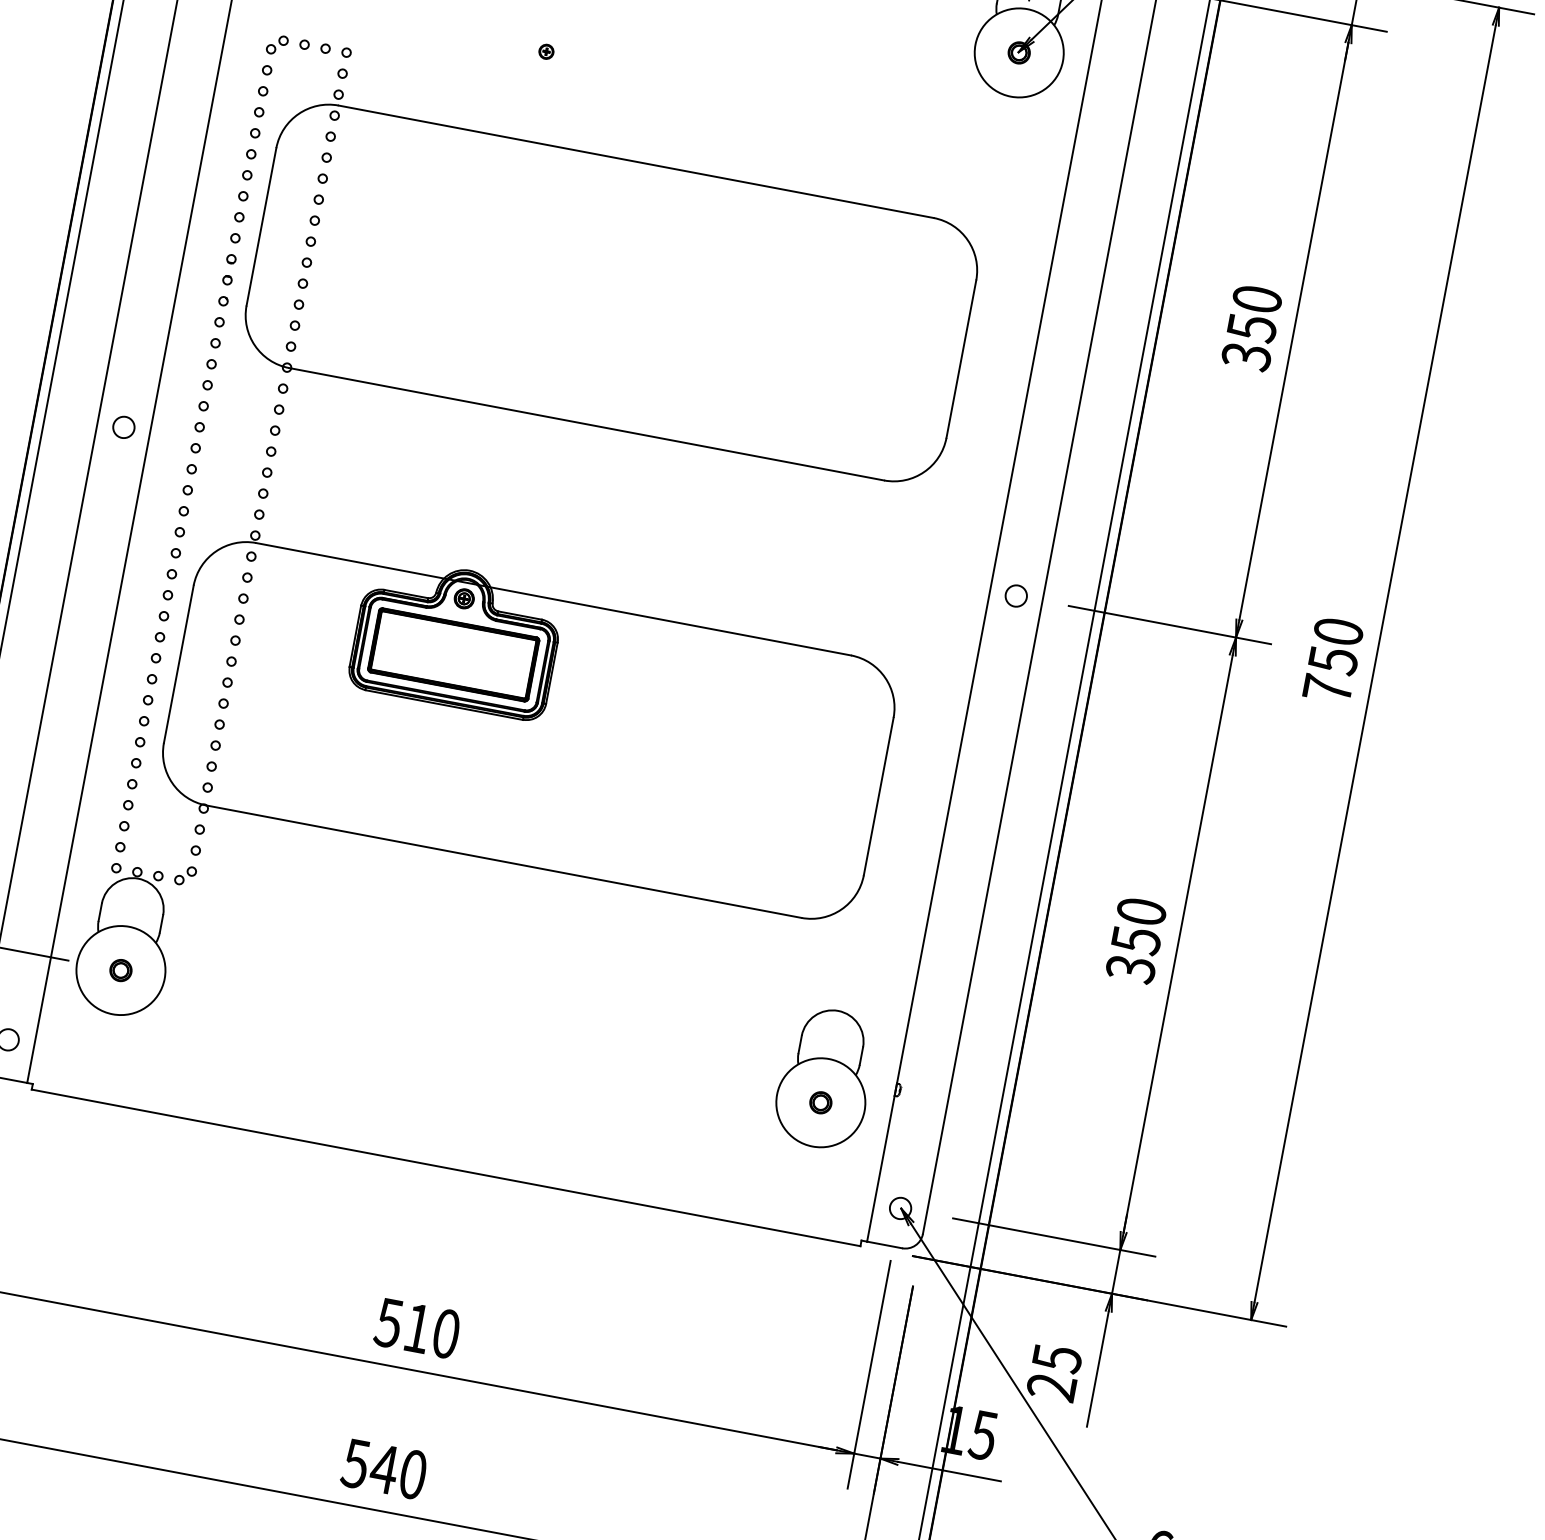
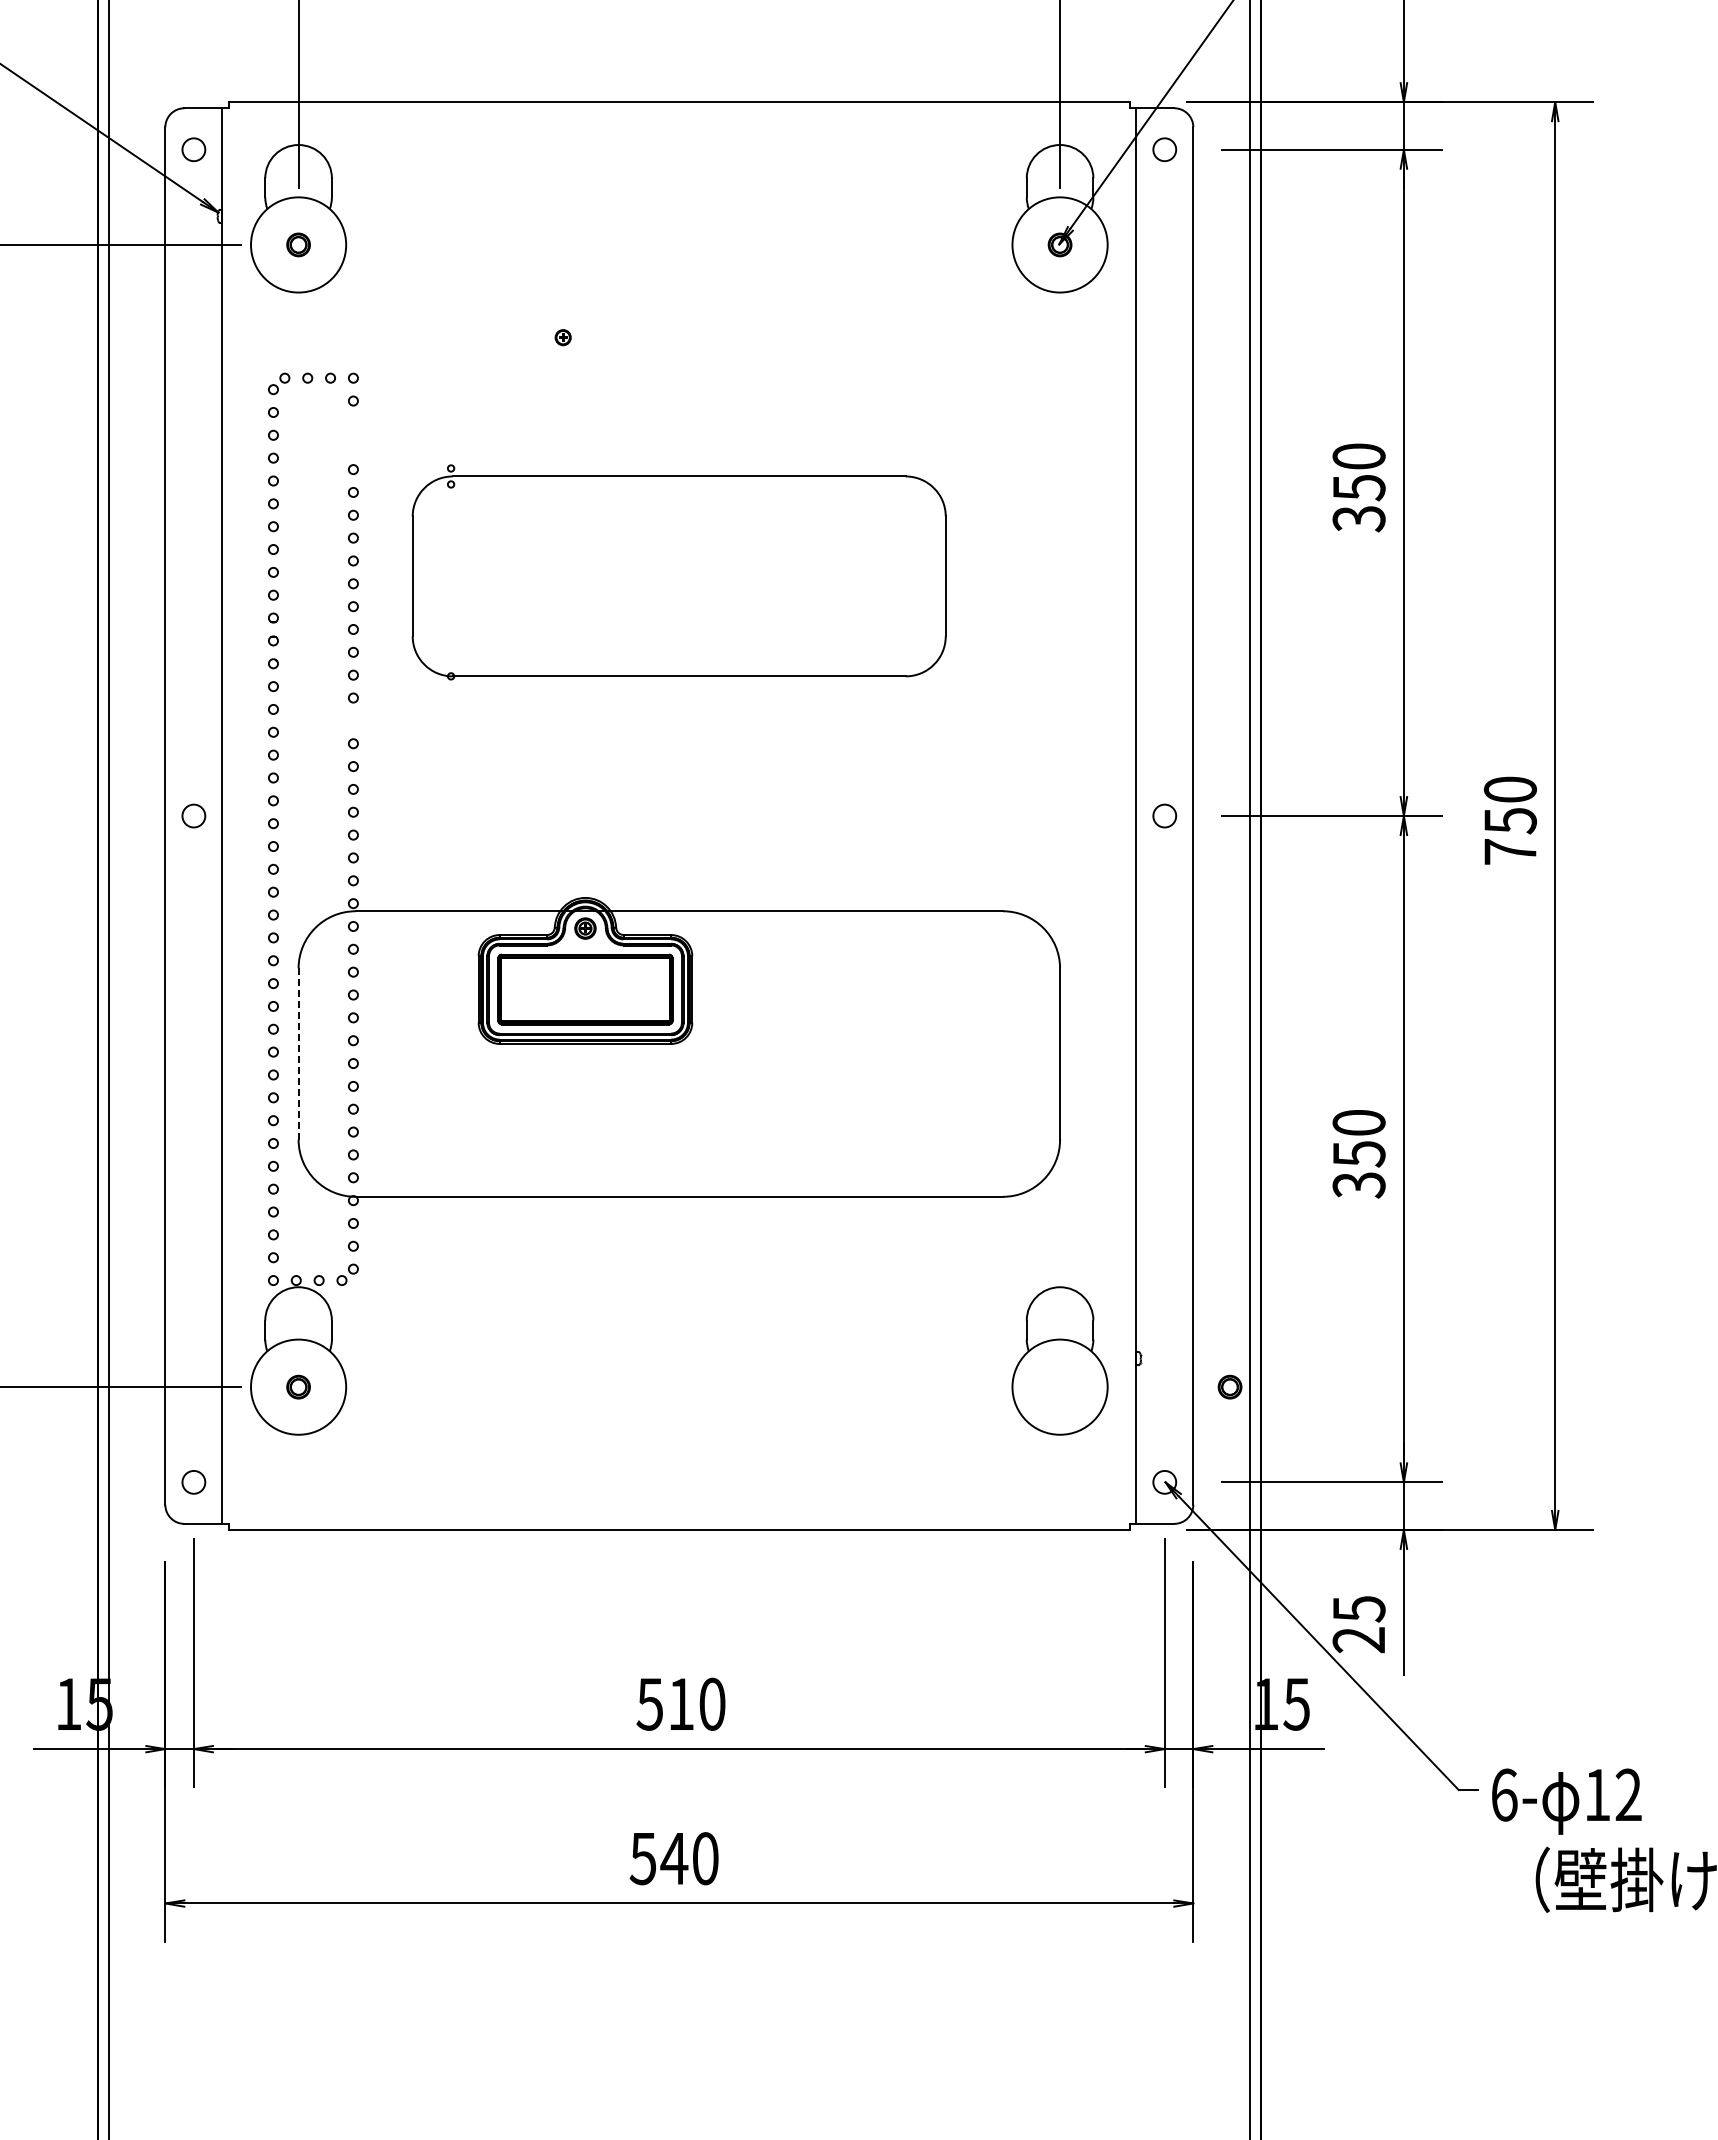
part: (611, 287) -> (678, 572), size x0.7
line: (178, 664) -> (298, 1054), solid -> dashed
part: (820, 1102) -> (1229, 1386), moved

